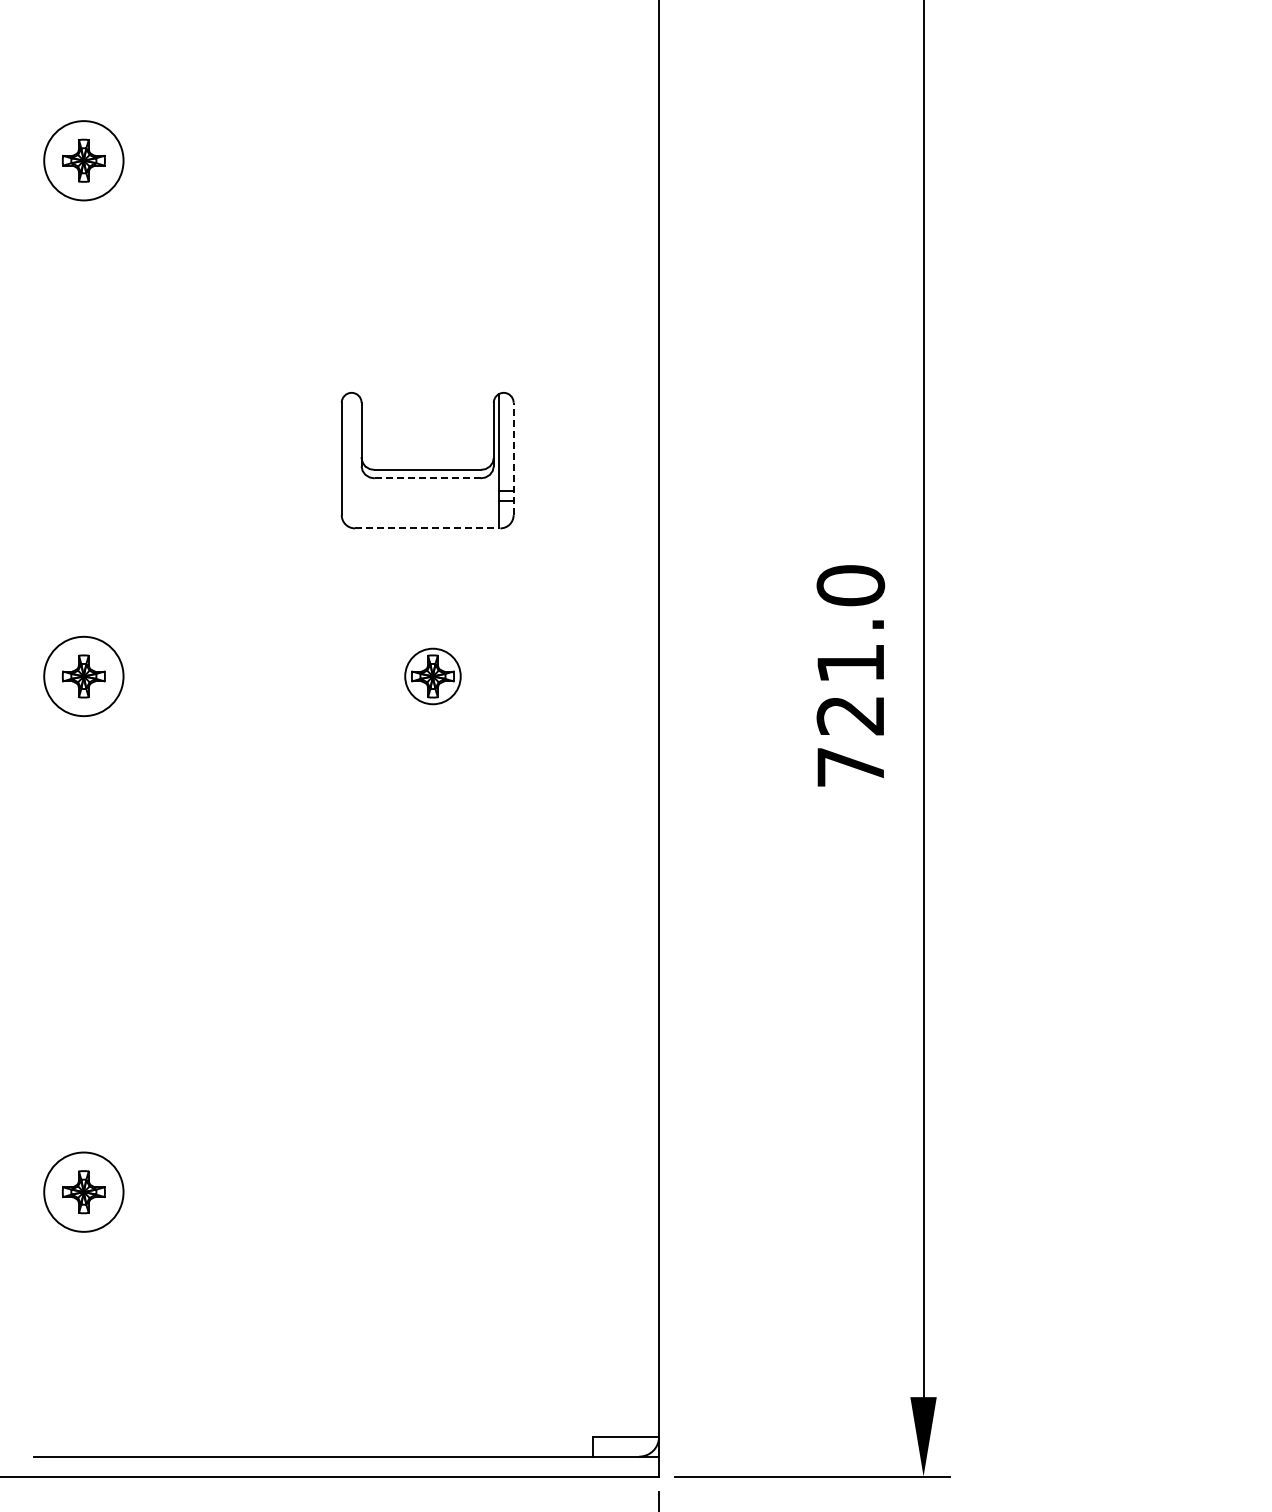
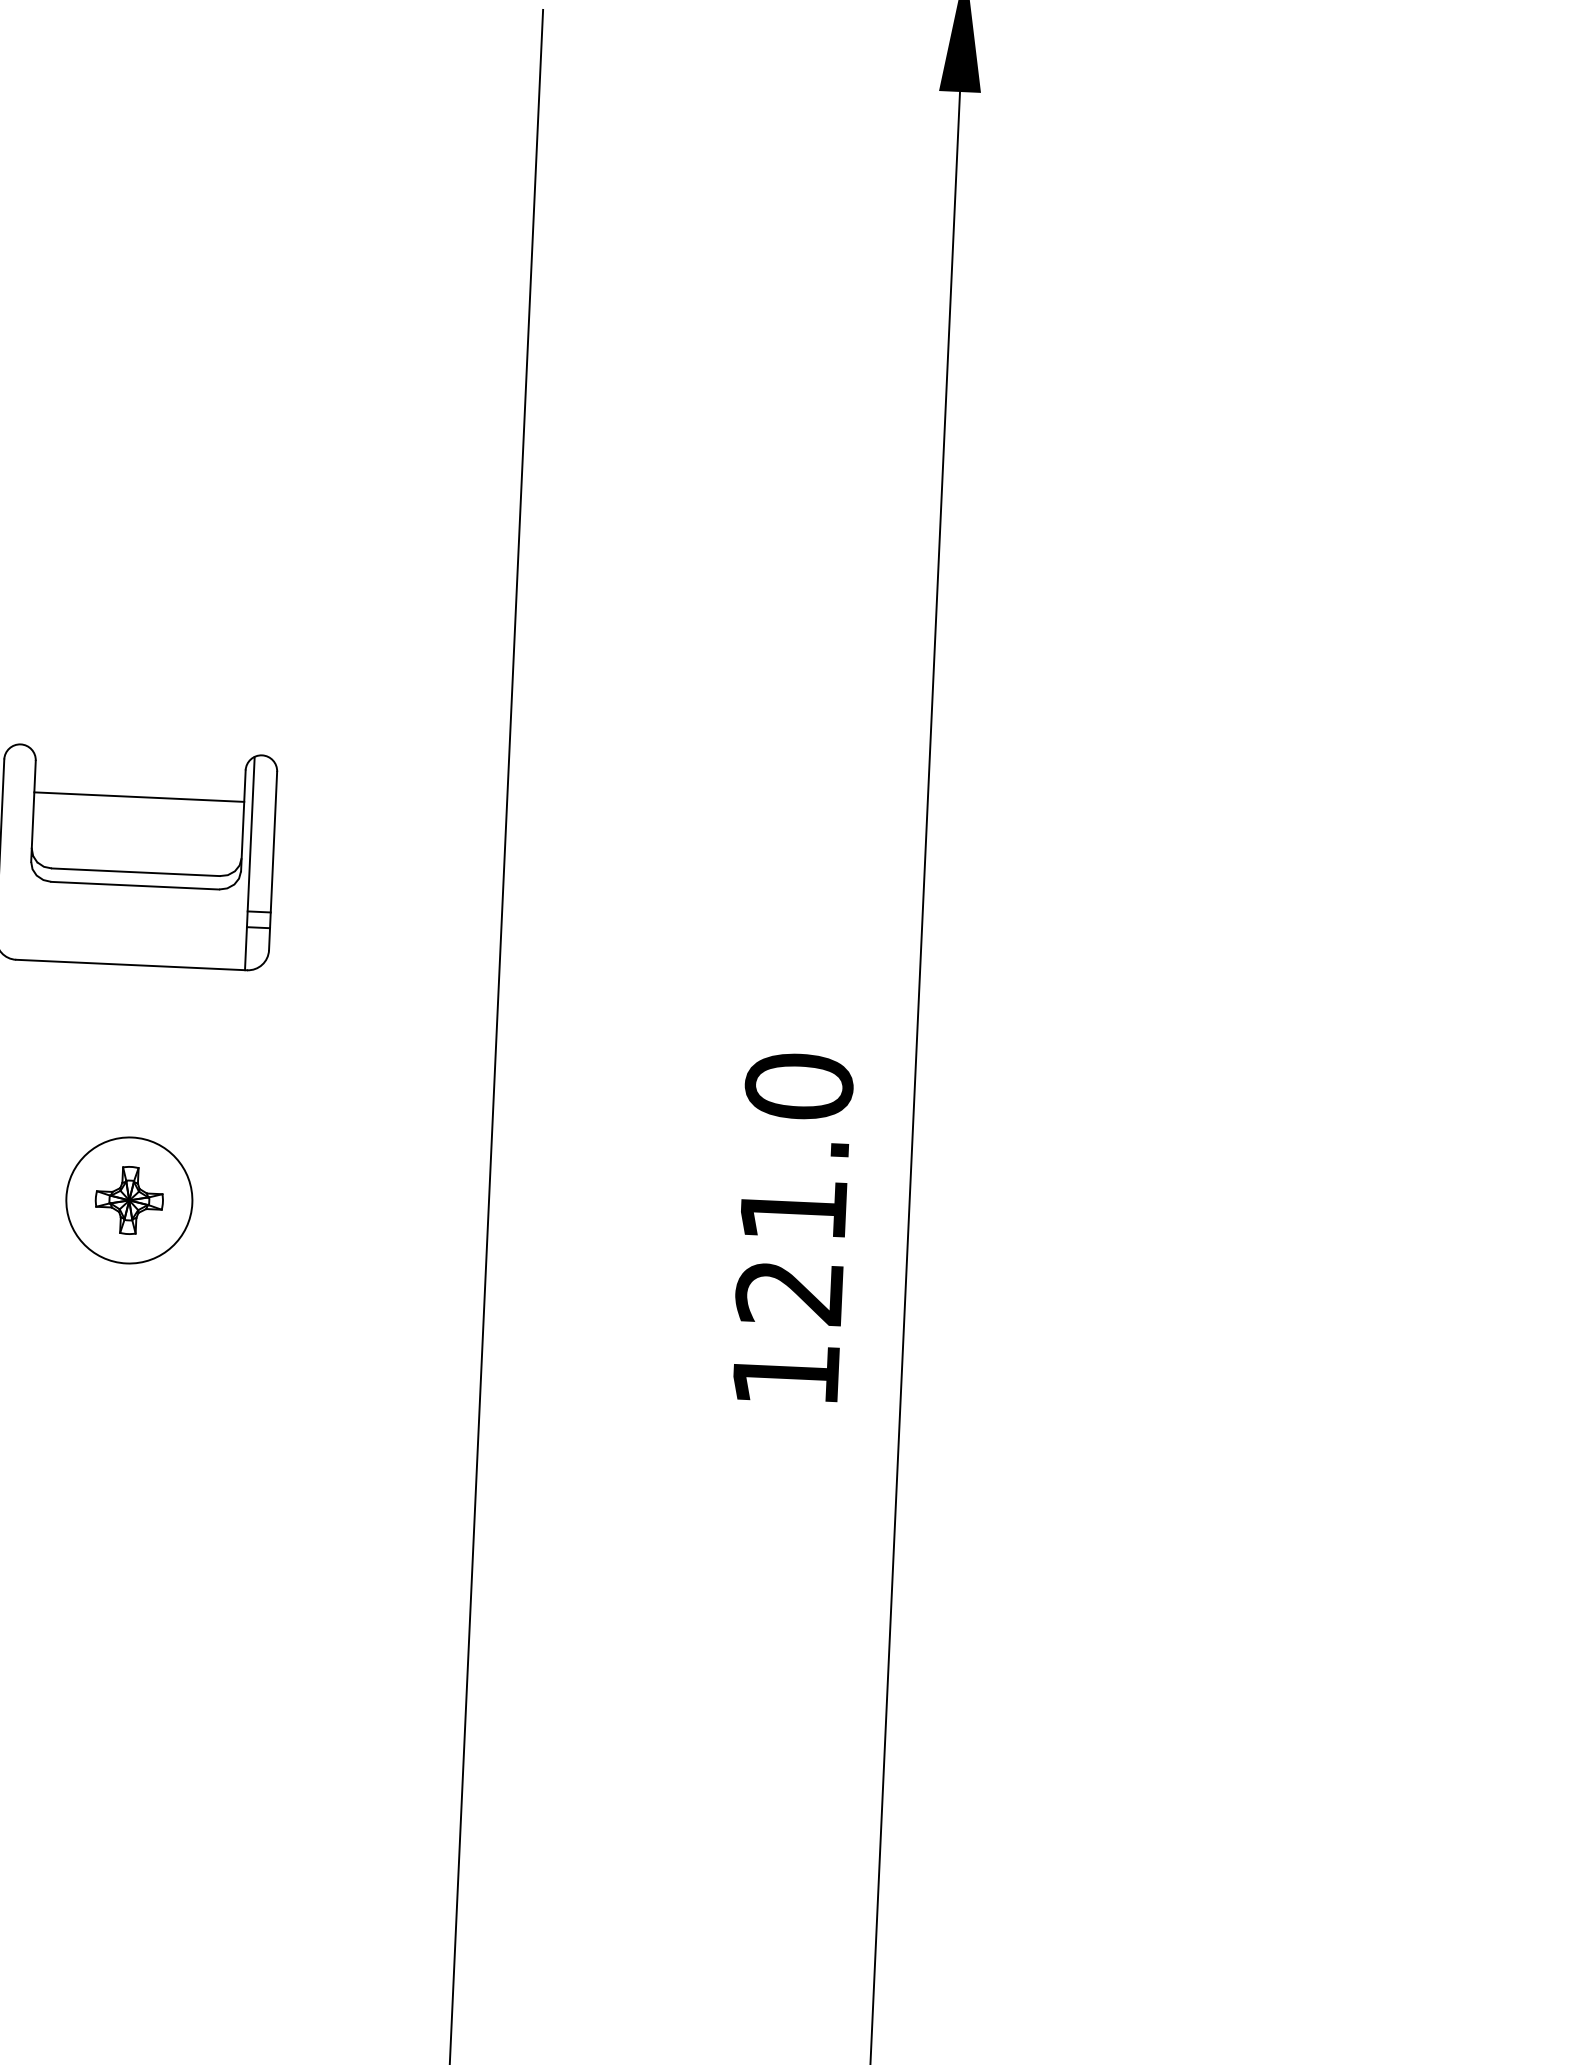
line: (427, 422) -> (138, 796), added
line: (513, 458) -> (272, 860), dashed -> solid
line: (427, 478) -> (134, 885), dashed -> solid
line: (427, 528) -> (131, 965), dashed -> solid
circle: (432, 676) -> (128, 1200), size x1.43
text: (850, 767) -> (785, 1375), 721.0 -> 121.0

